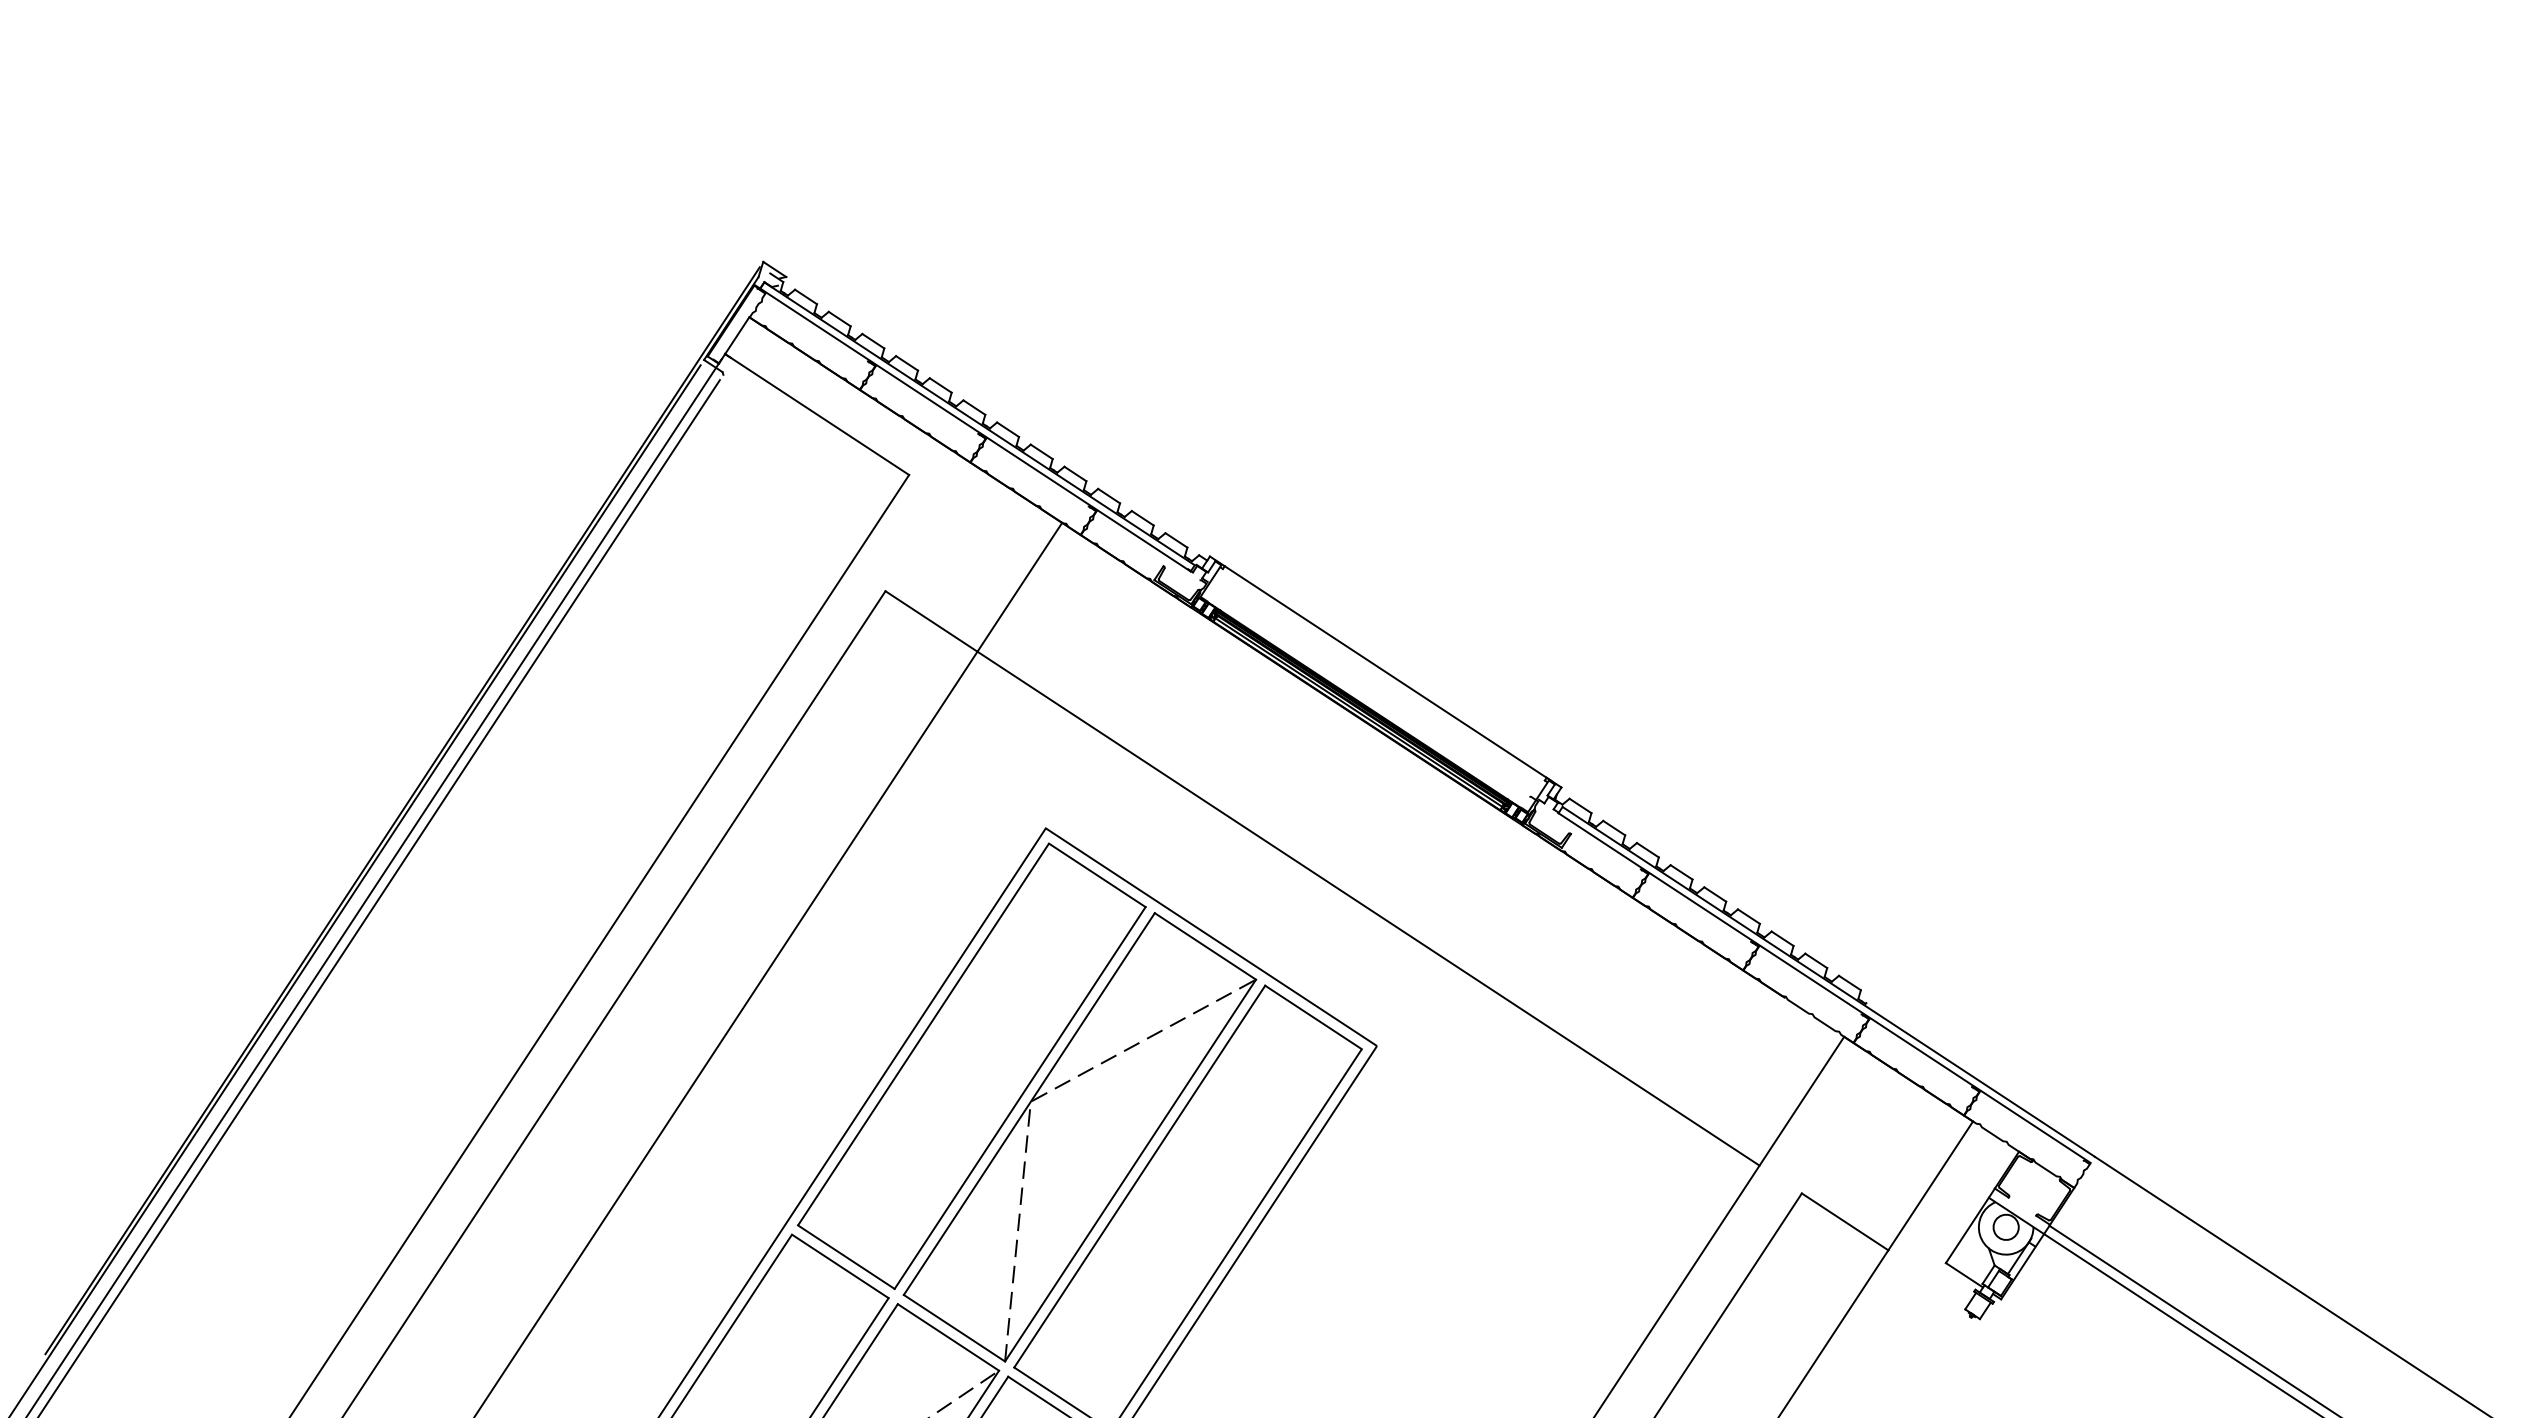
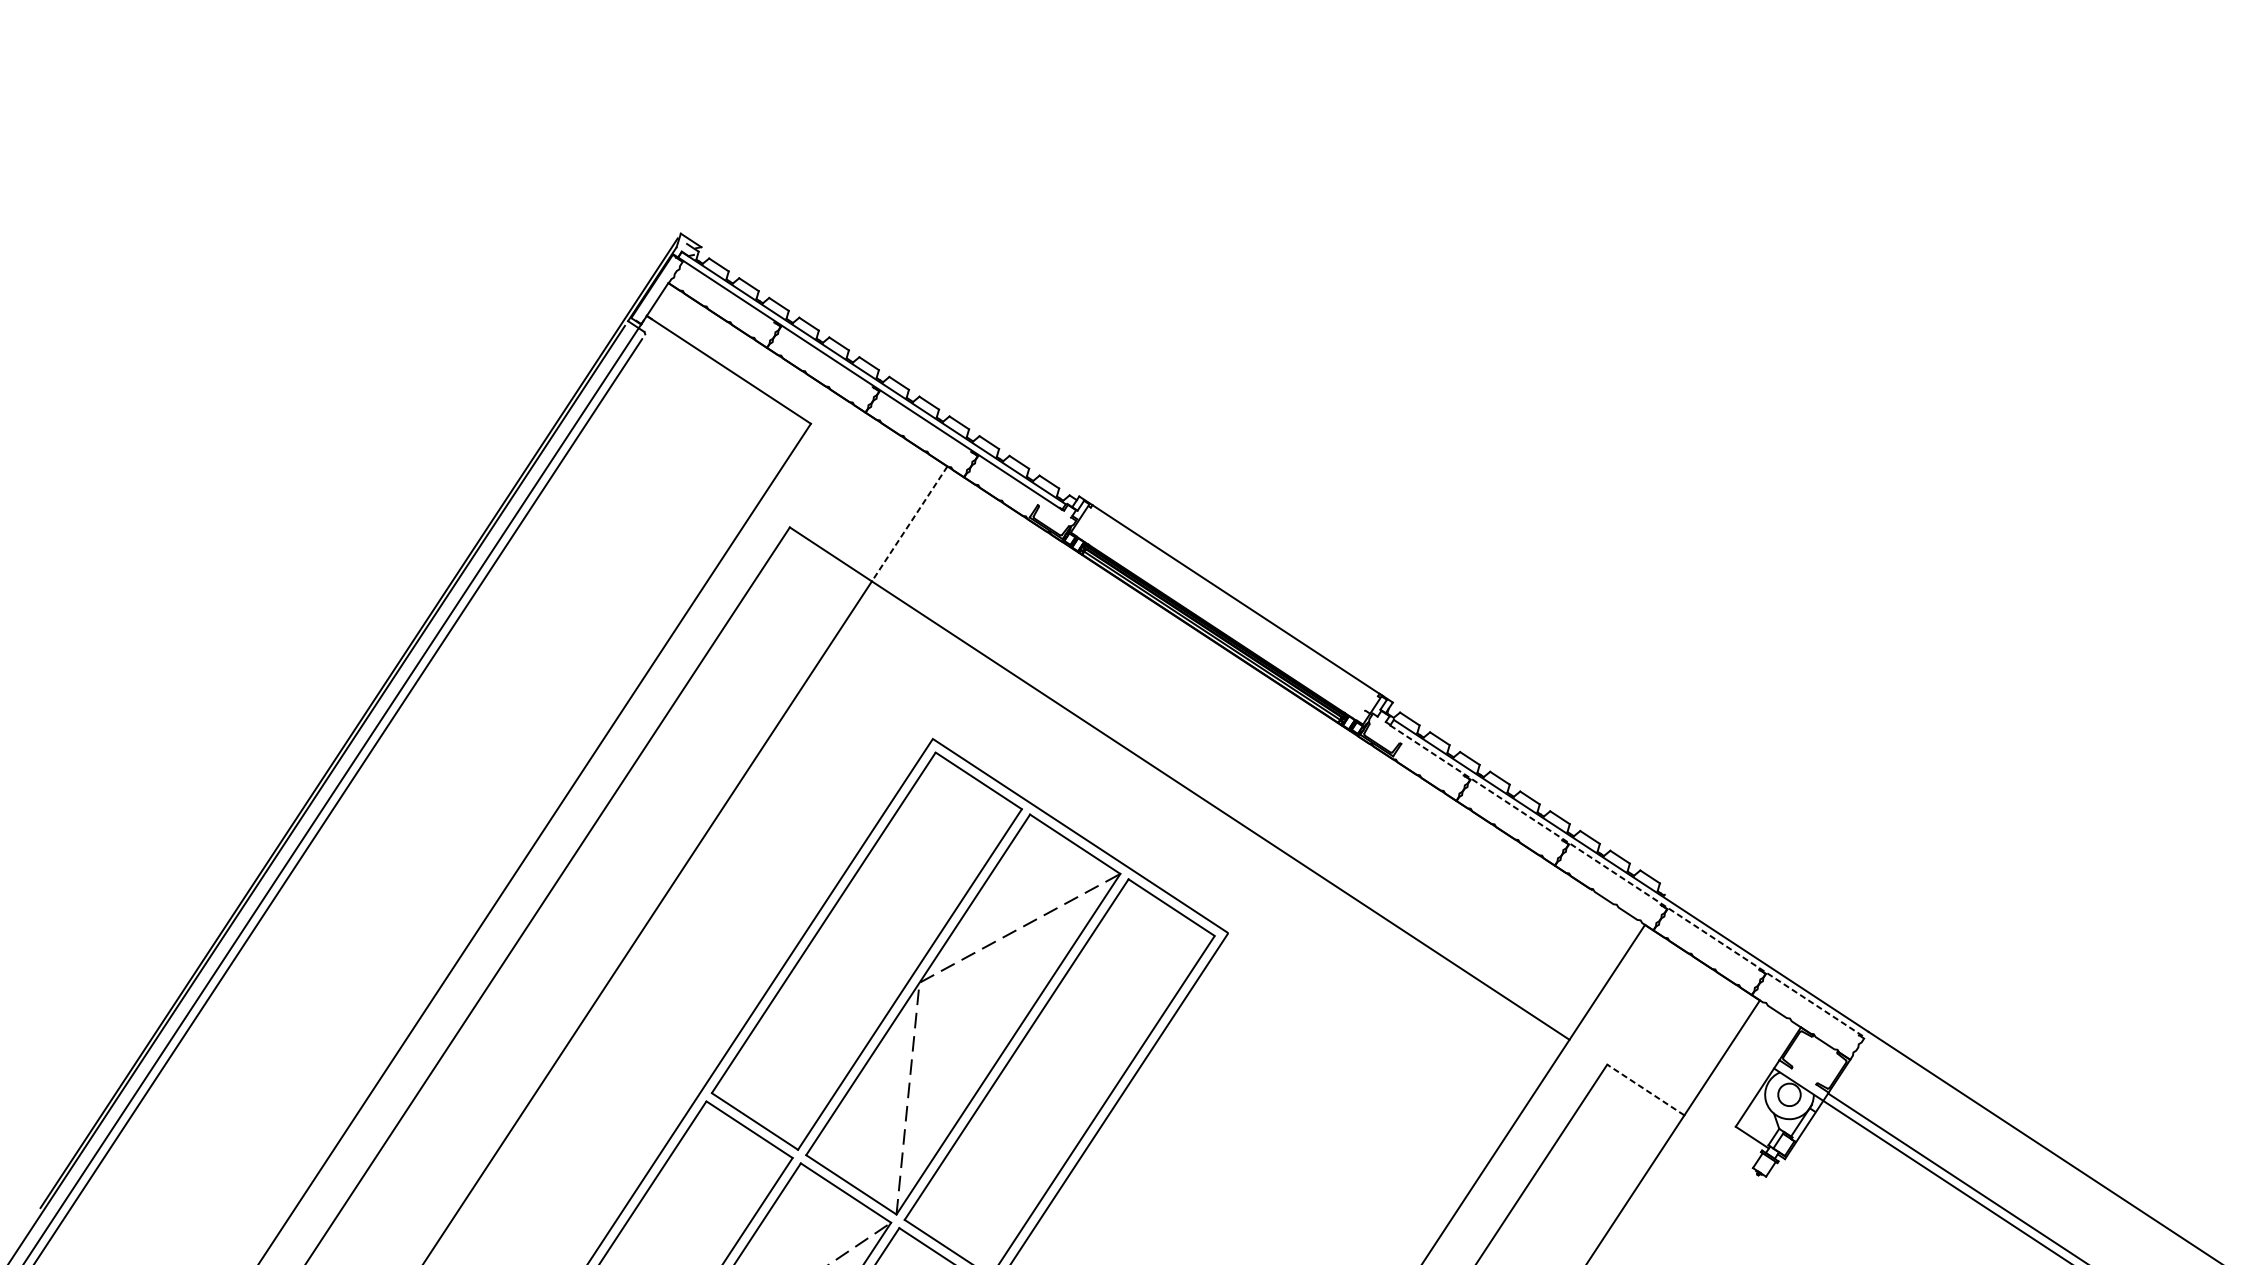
line: (1019, 587) -> (909, 524), solid -> dashed
line: (1825, 988) -> (1628, 881), solid -> dashed
line: (1845, 1221) -> (1646, 1089), solid -> dashed

